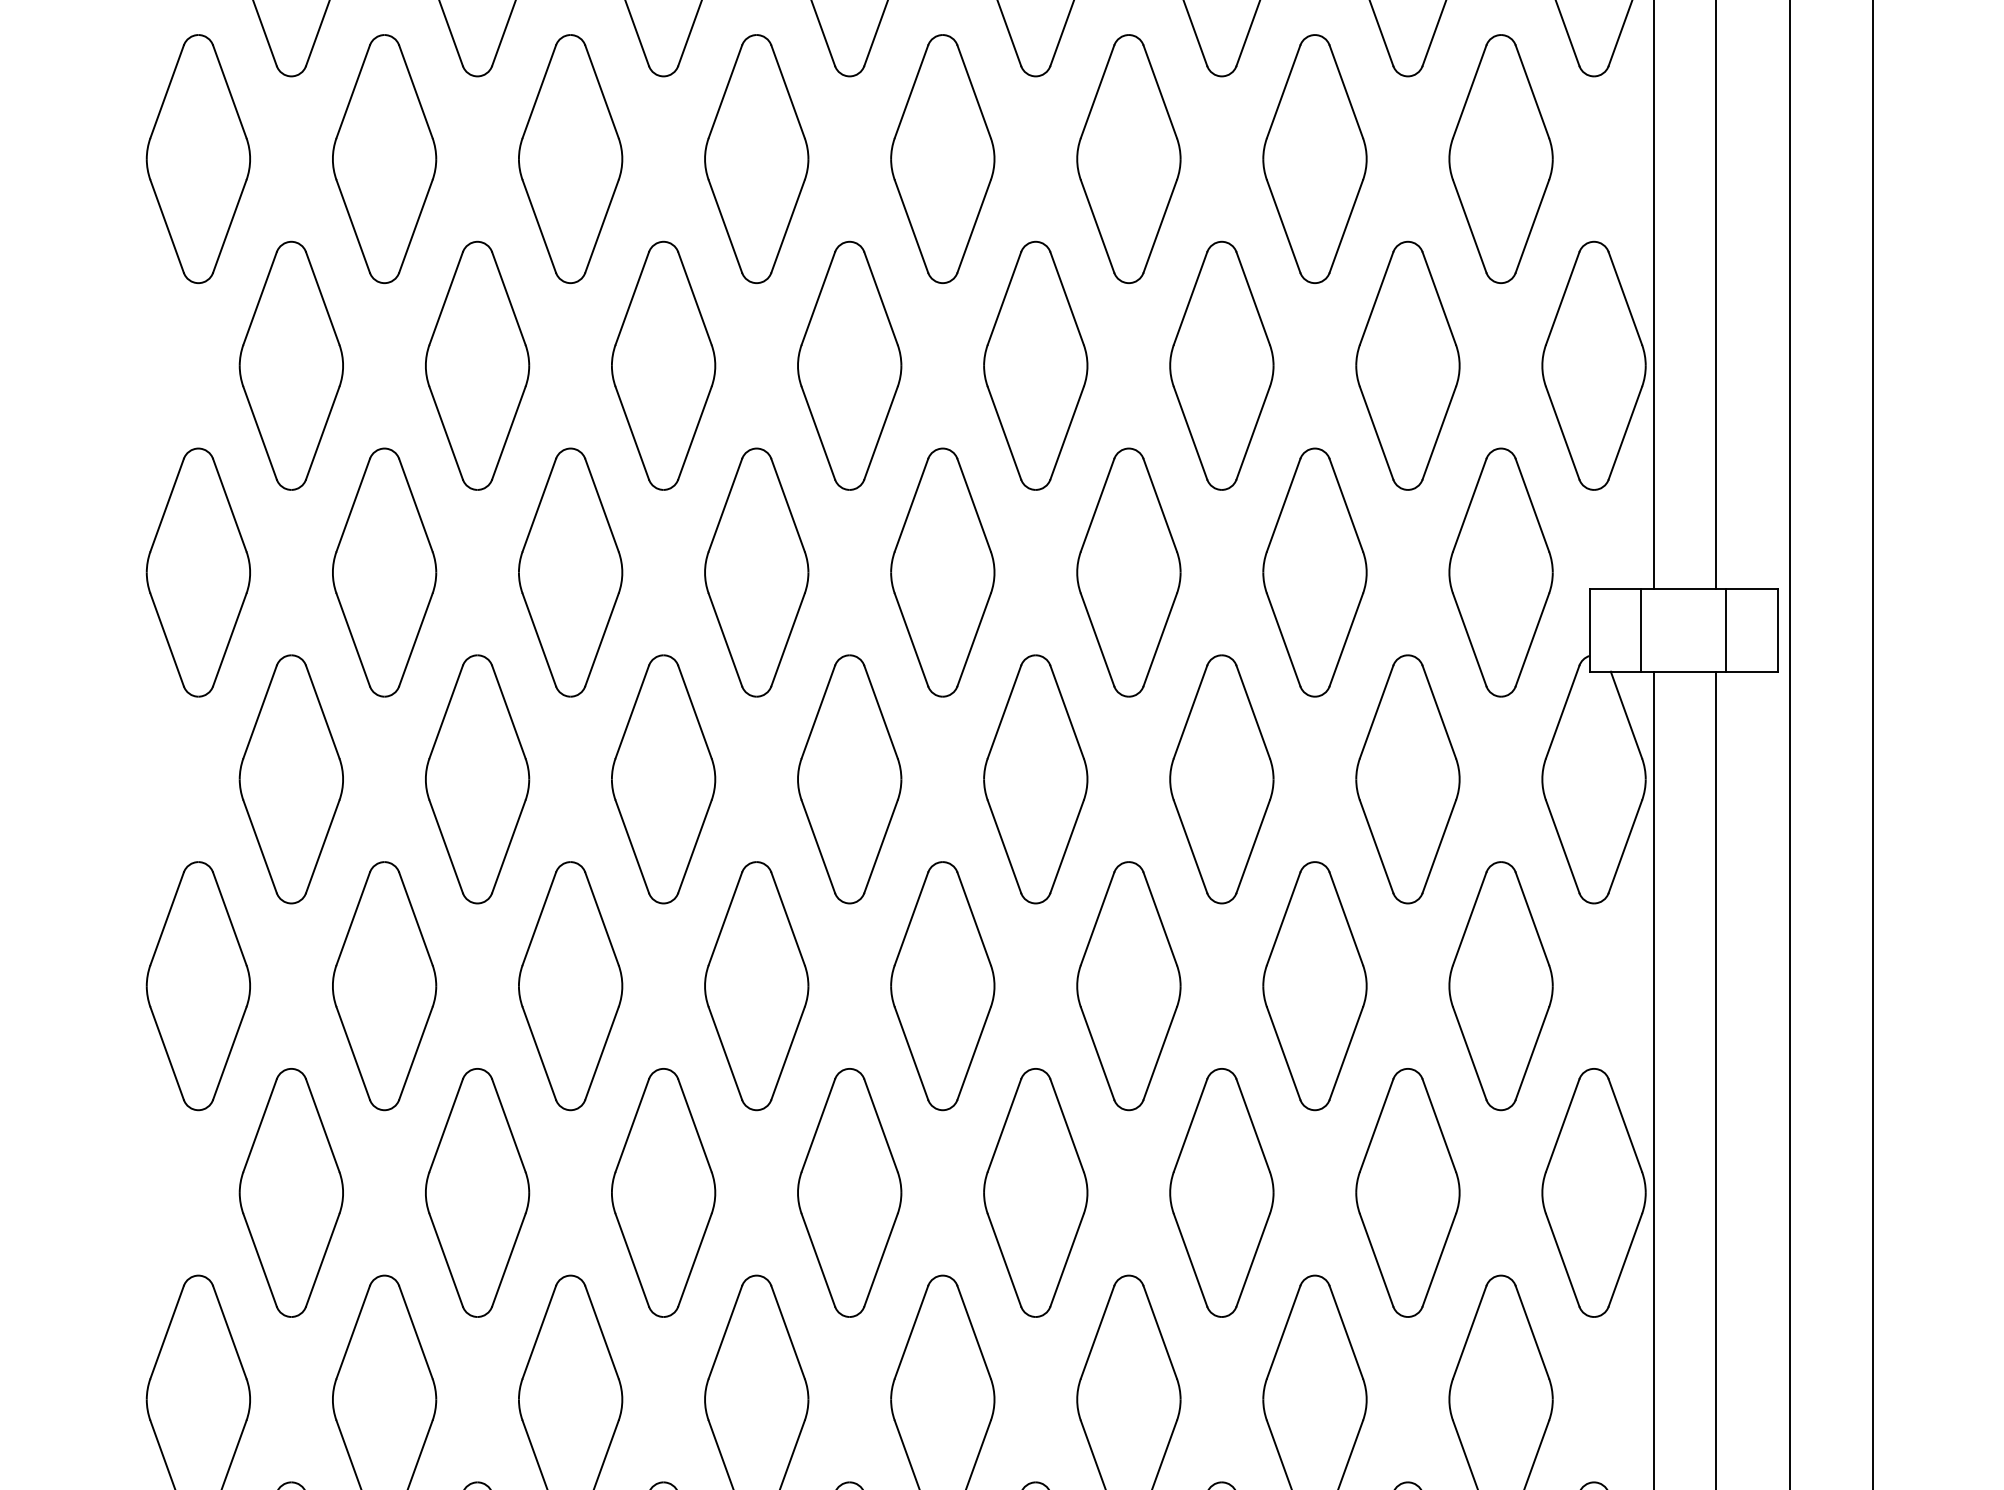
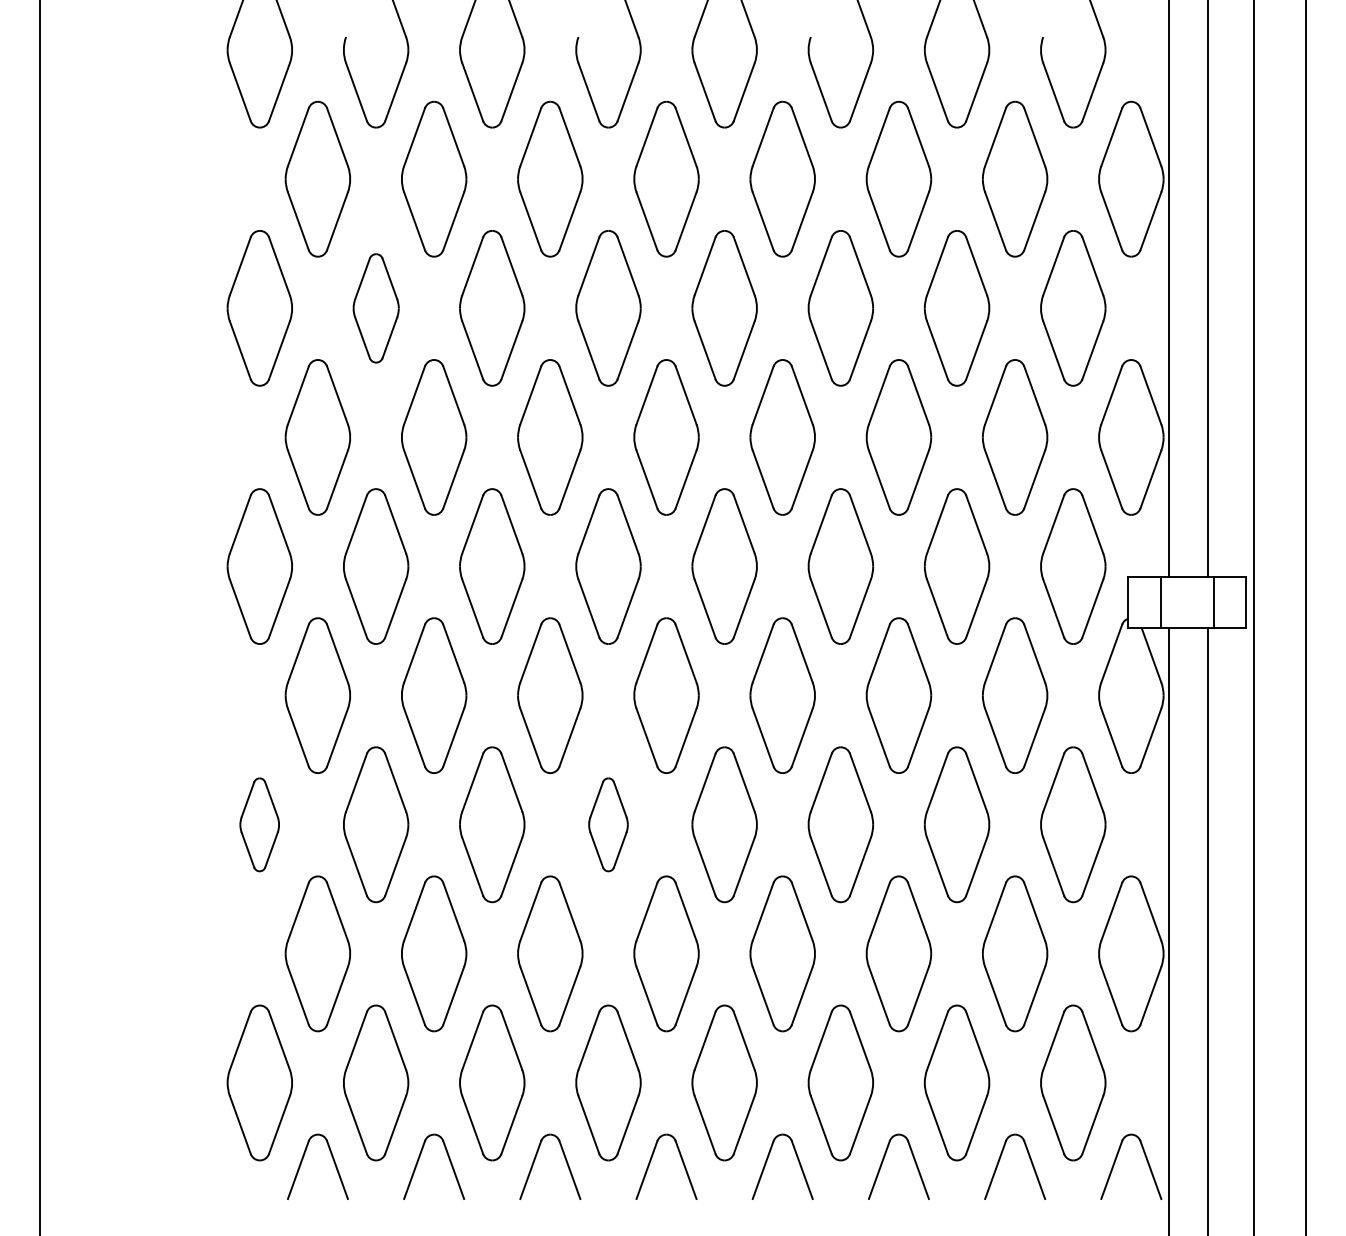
part: (385, 159) -> (376, 308), size x0.7
part: (197, 985) -> (259, 824), size x0.6
part: (756, 985) -> (608, 824), size x0.6

